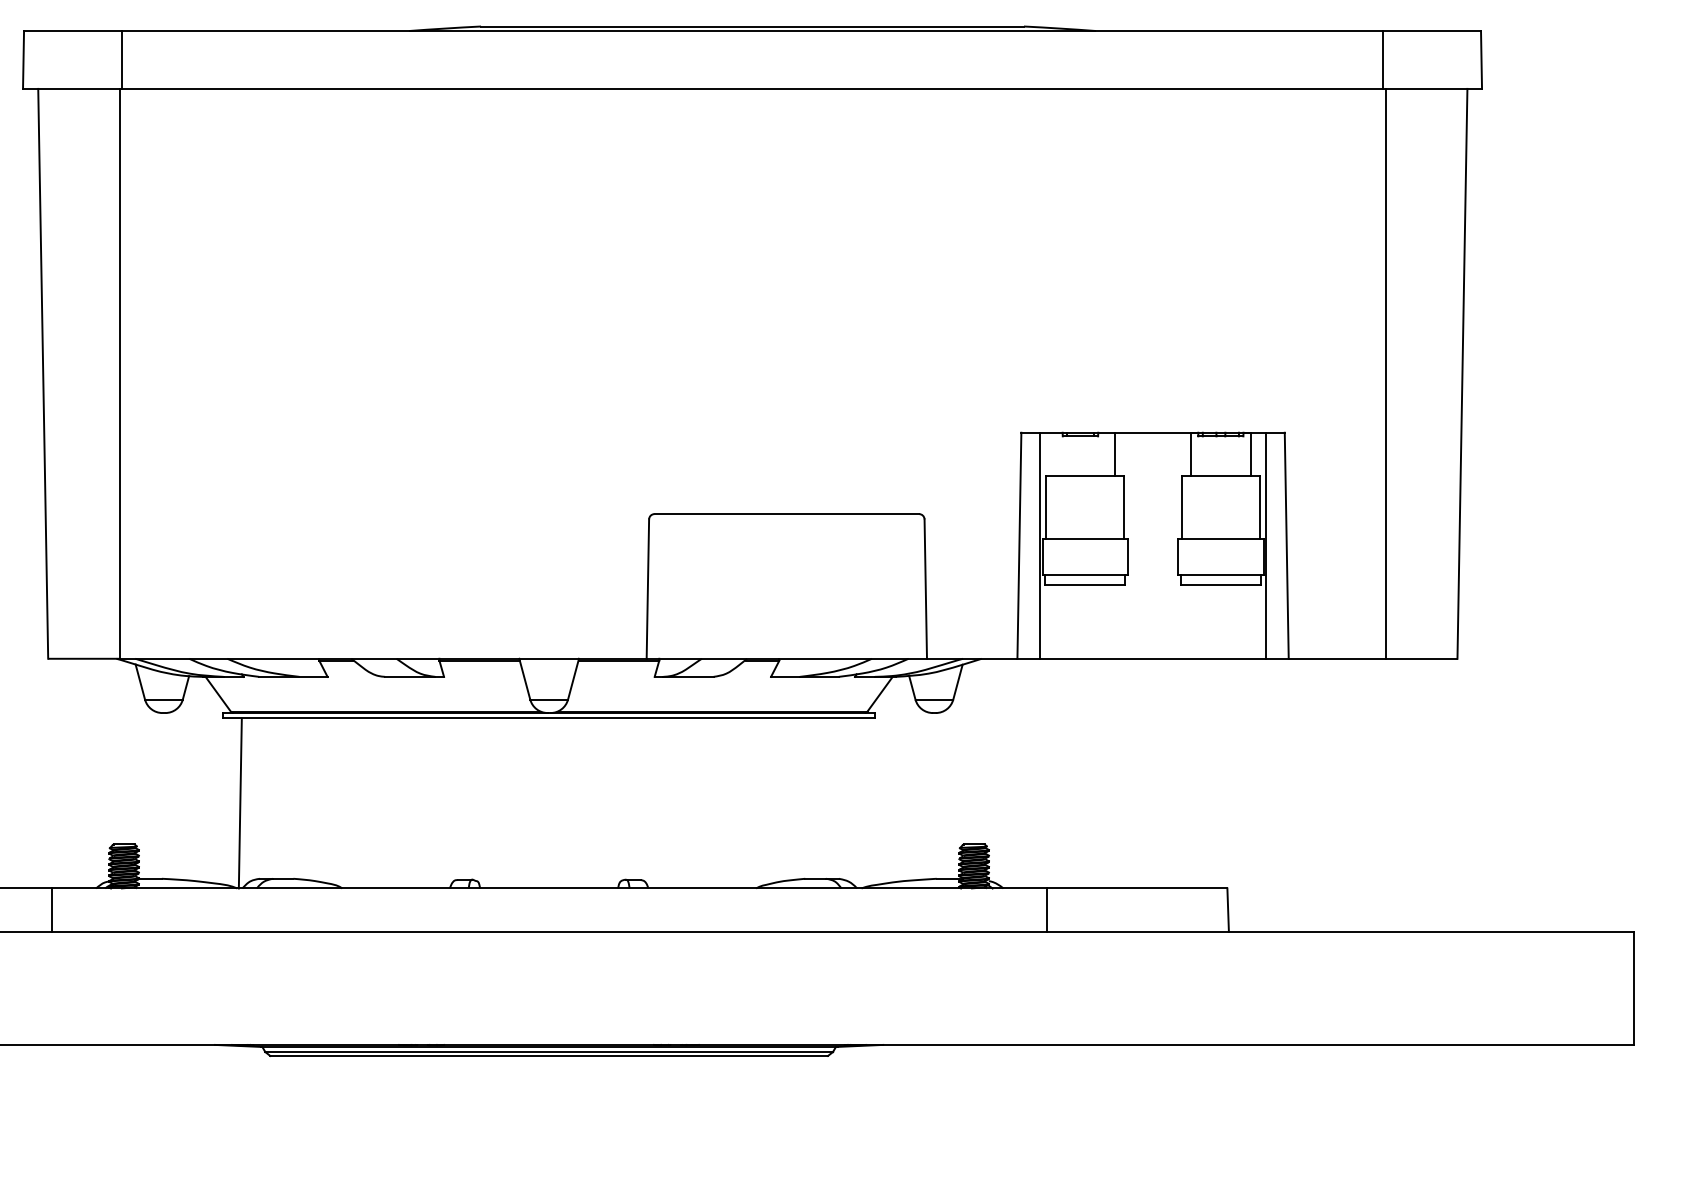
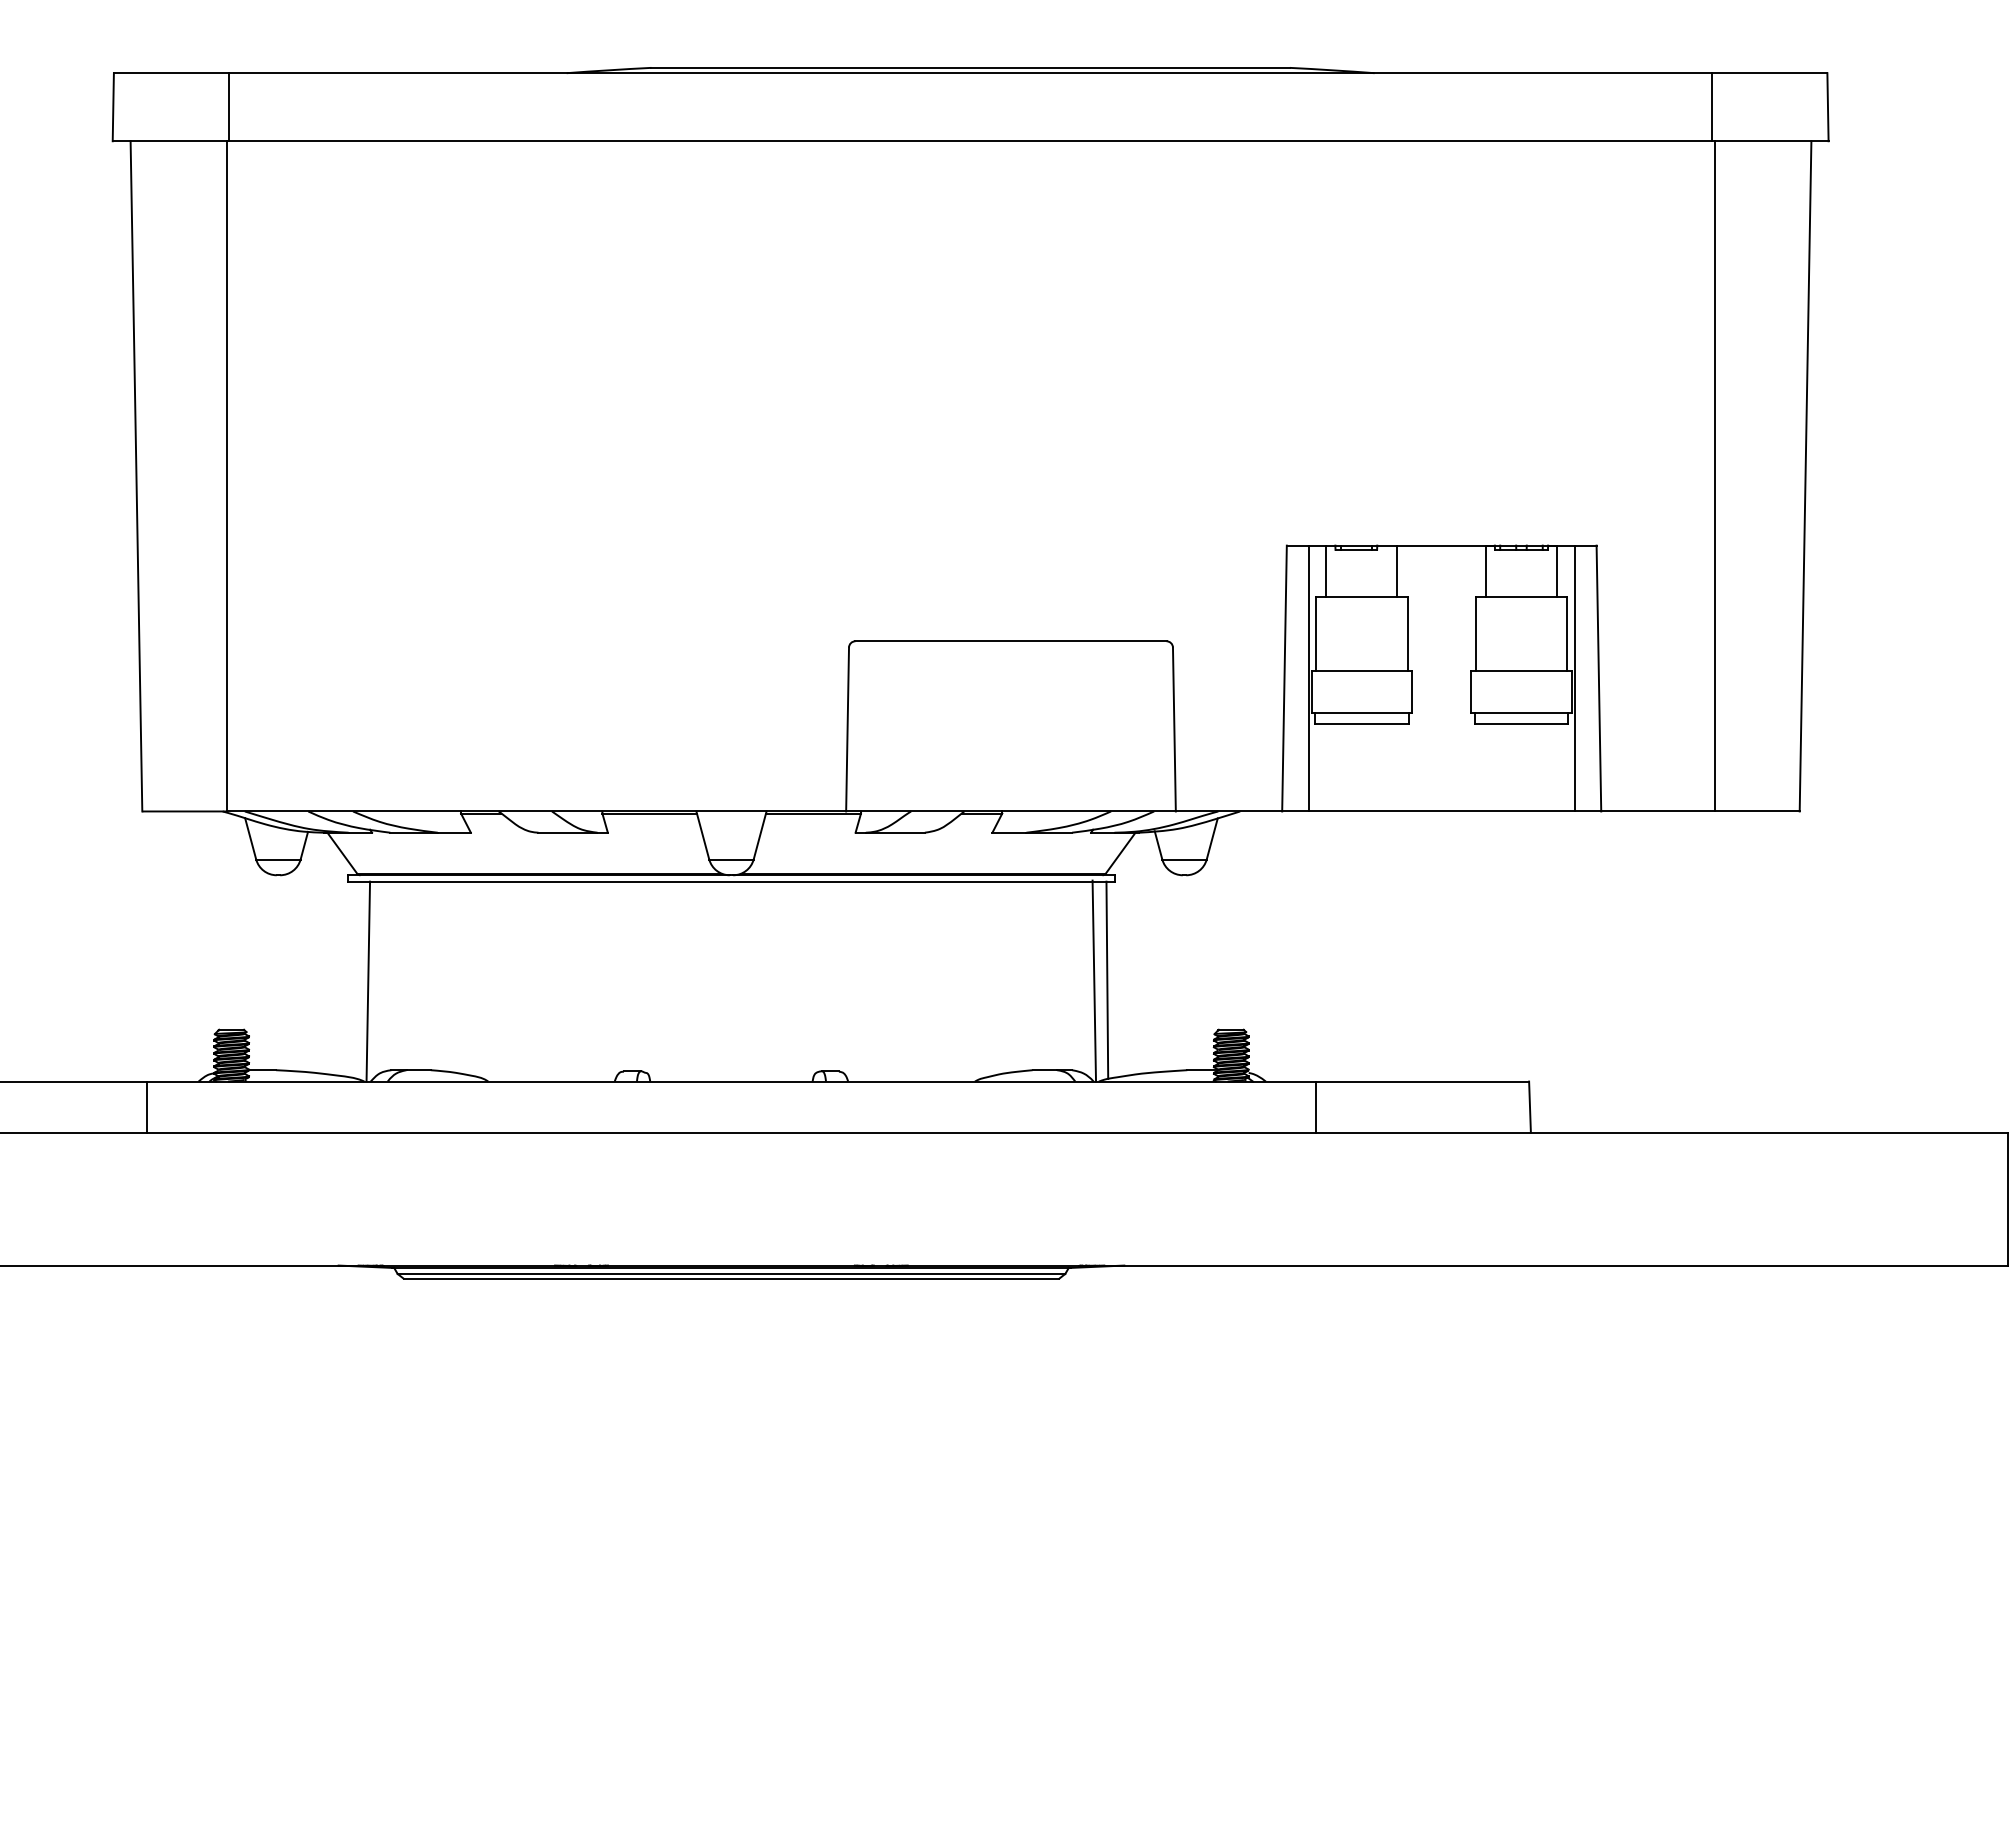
line: (1055, 453) -> (1326, 570), added
line: (868, 801) -> (1107, 979), added
line: (857, 802) -> (1094, 980), added

